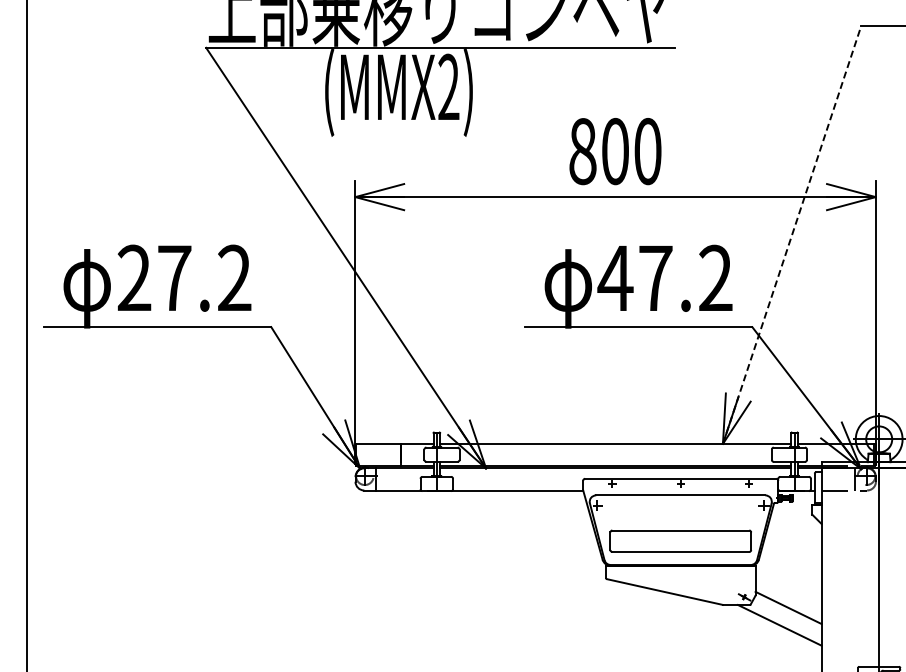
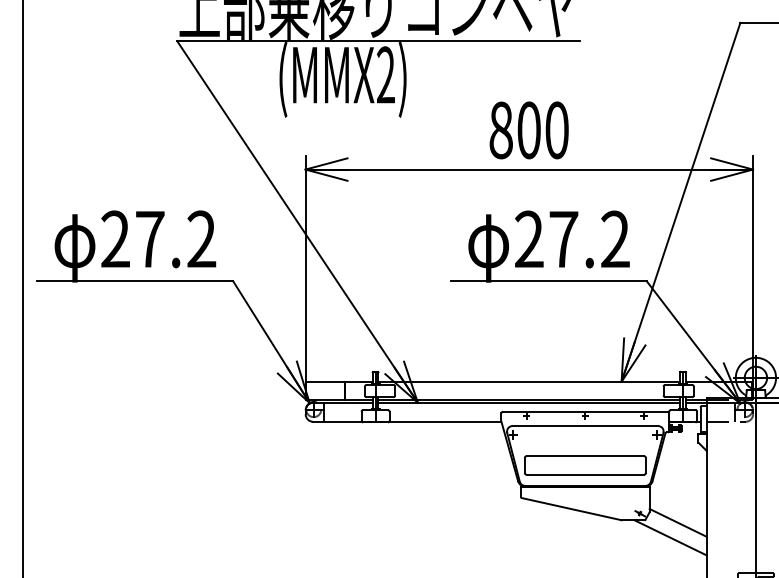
line: (792, 235) -> (681, 202), dashed -> solid
text: (615, 277) -> (529, 238), 47.2 -> 27.2

